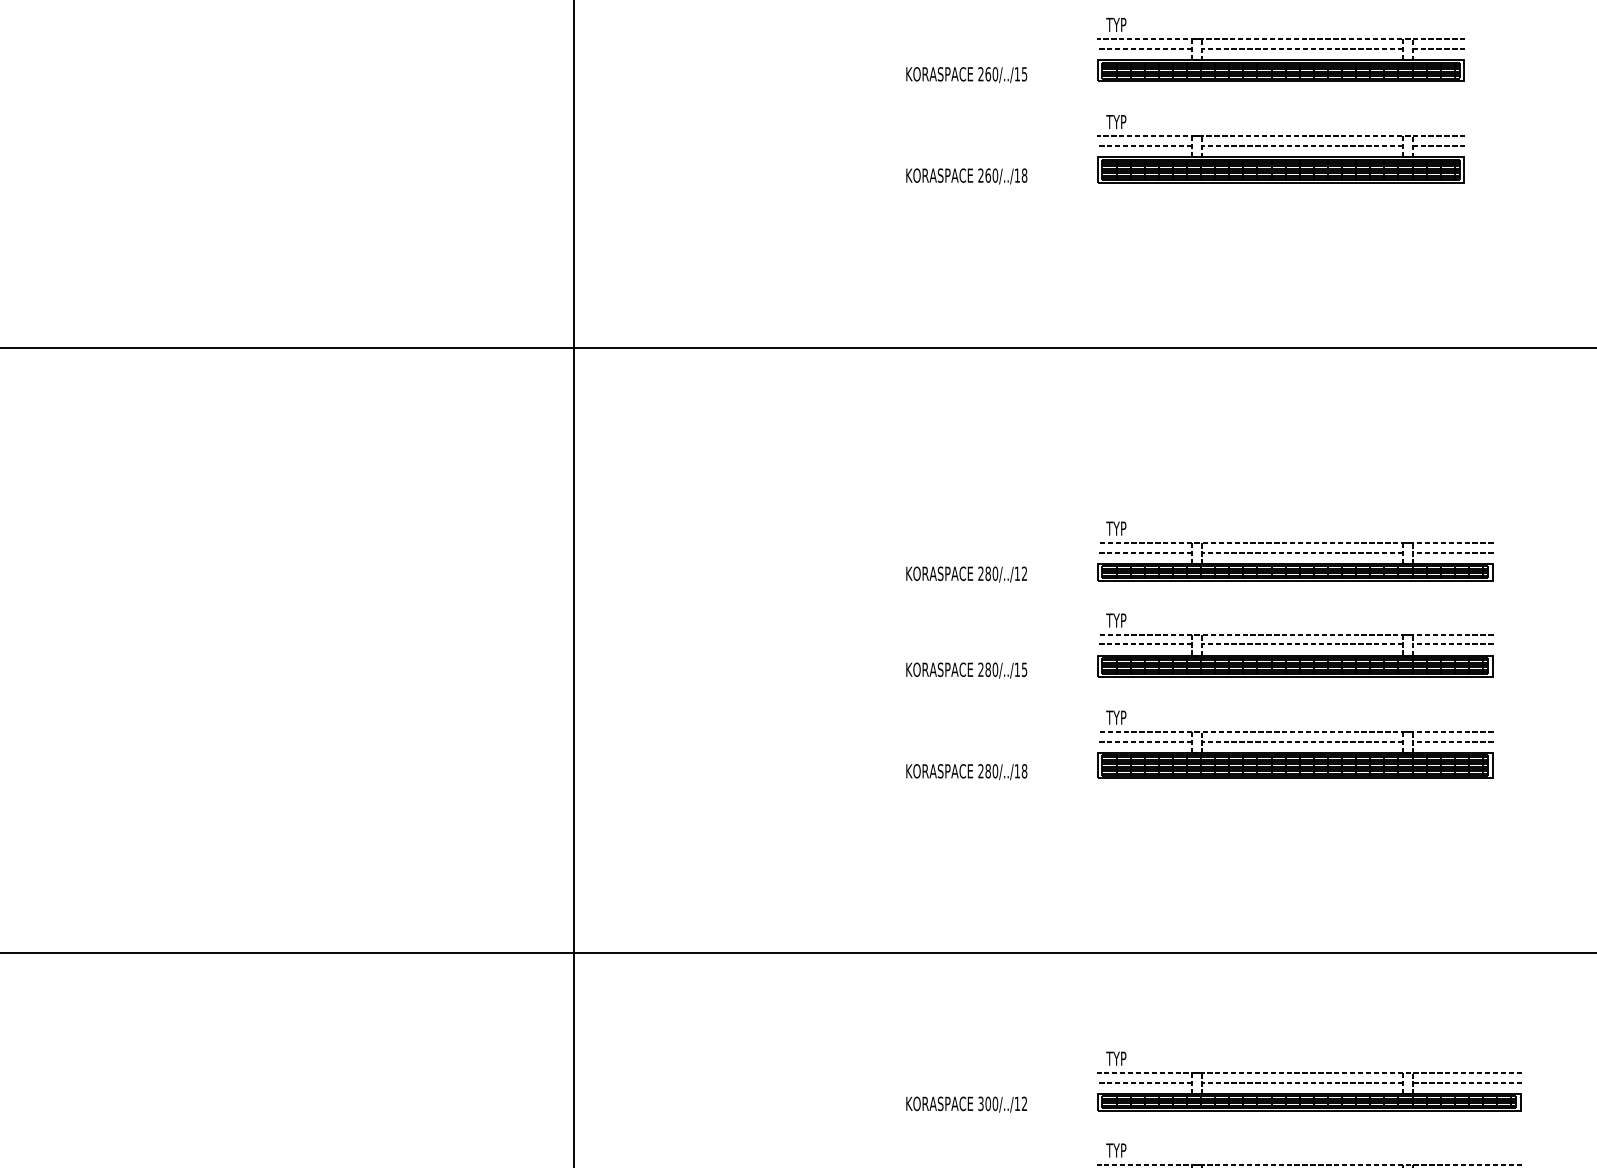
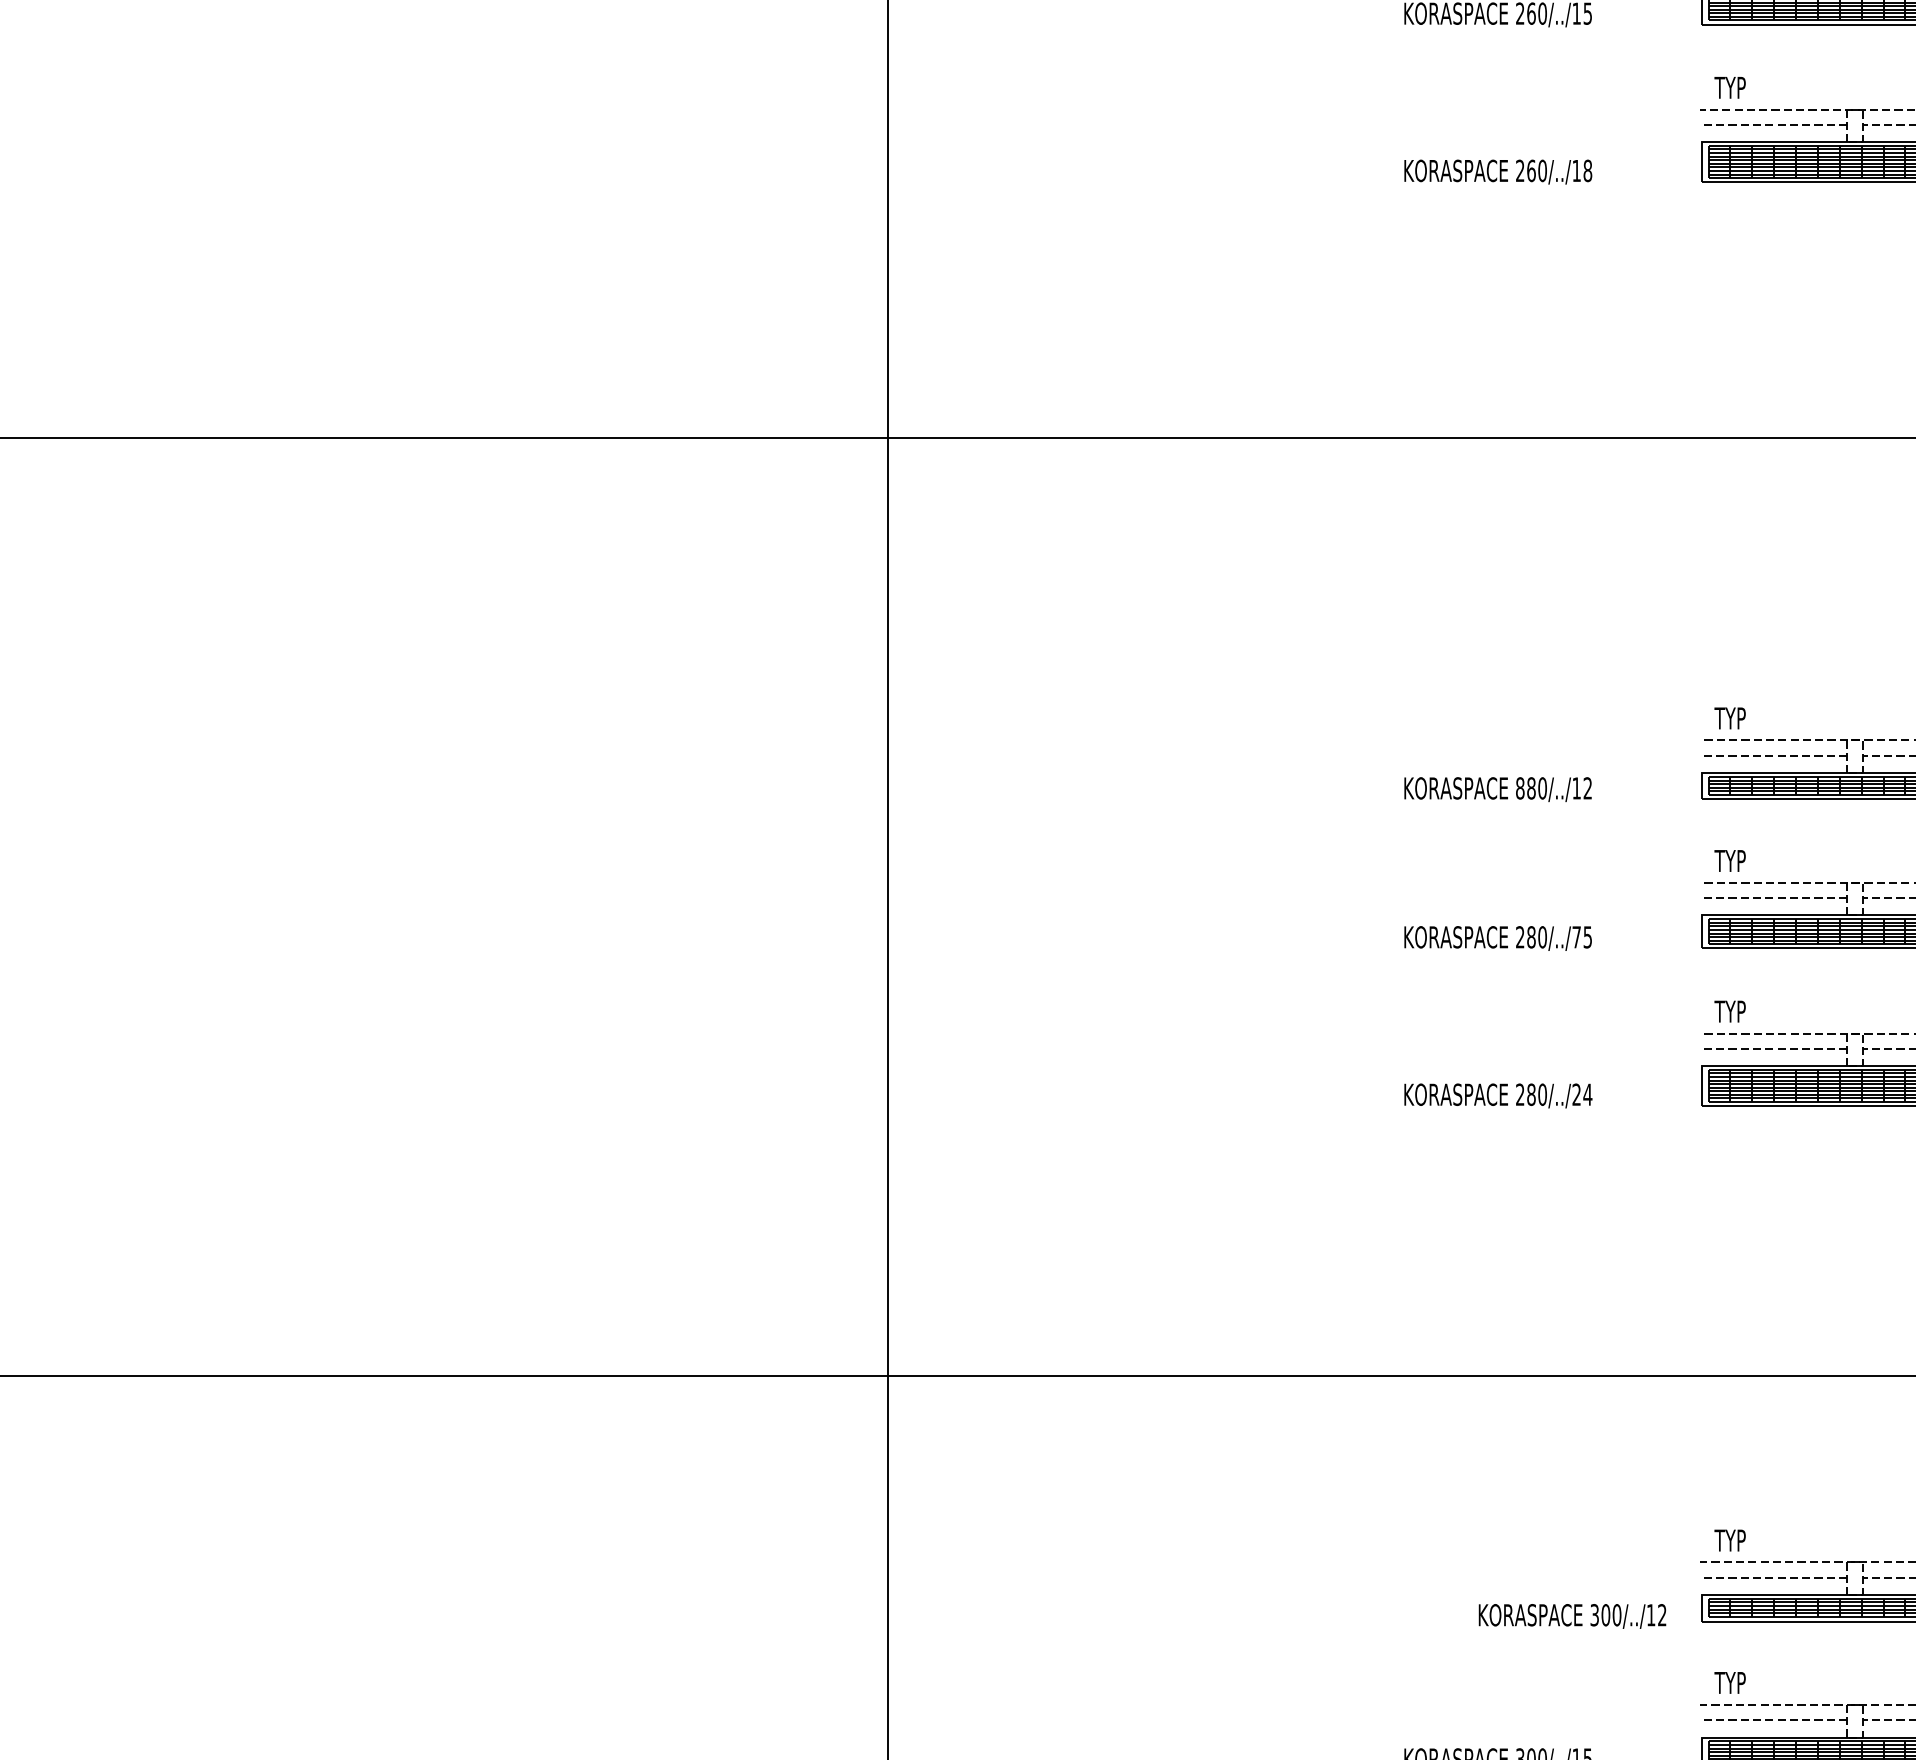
text: (980, 573) -> (1519, 787), 280/../12 -> 880/../12
text: (1016, 669) -> (1575, 936), 280/../15 -> 280/../75
text: (1020, 771) -> (1581, 1095), 280/../18 -> 280/../24
text: (966, 1104) -> (1572, 1616), moved

